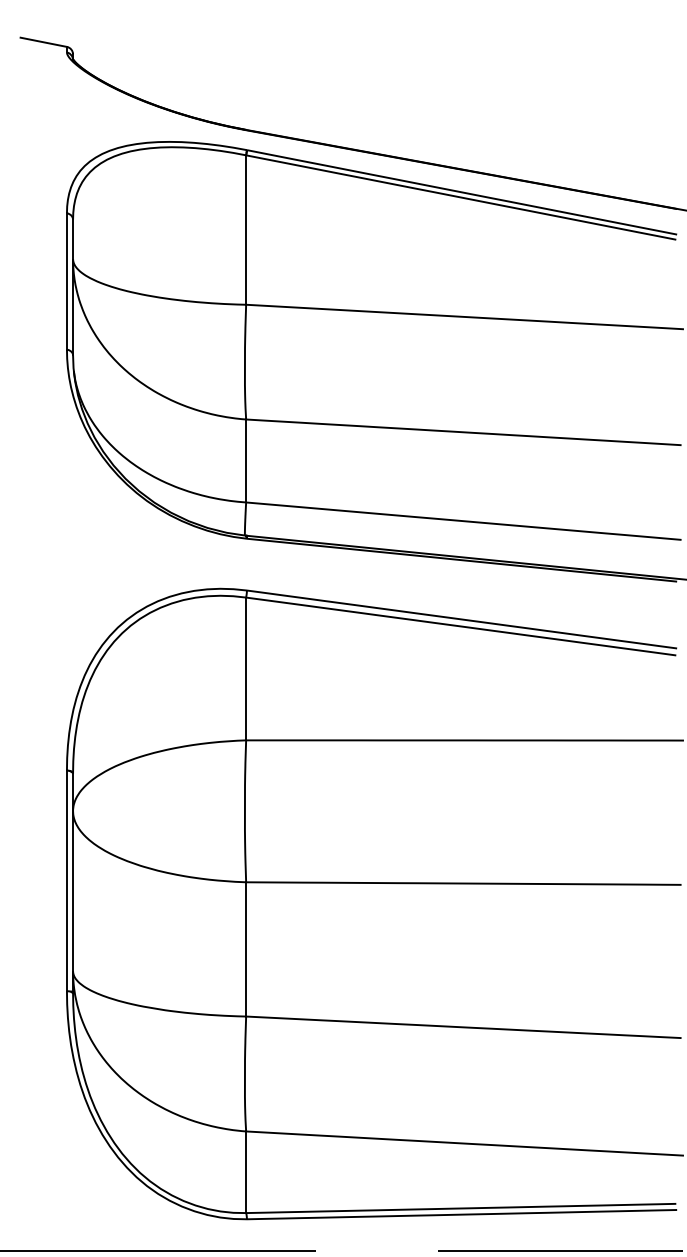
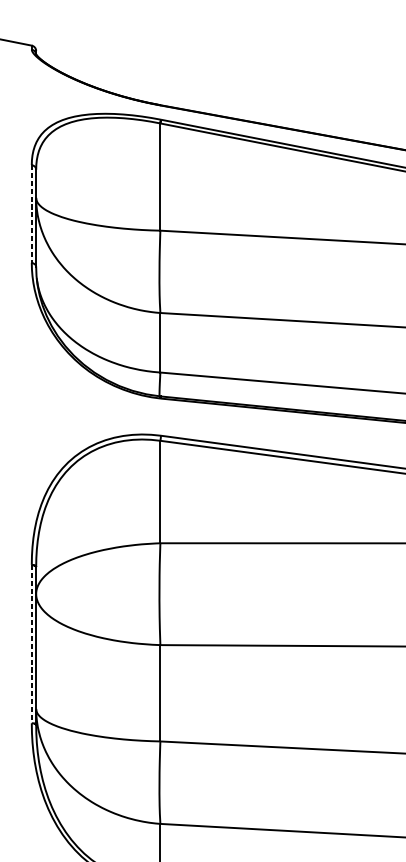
line: (66, 281) -> (31, 213), solid -> dashed
line: (66, 881) -> (31, 644), solid -> dashed

